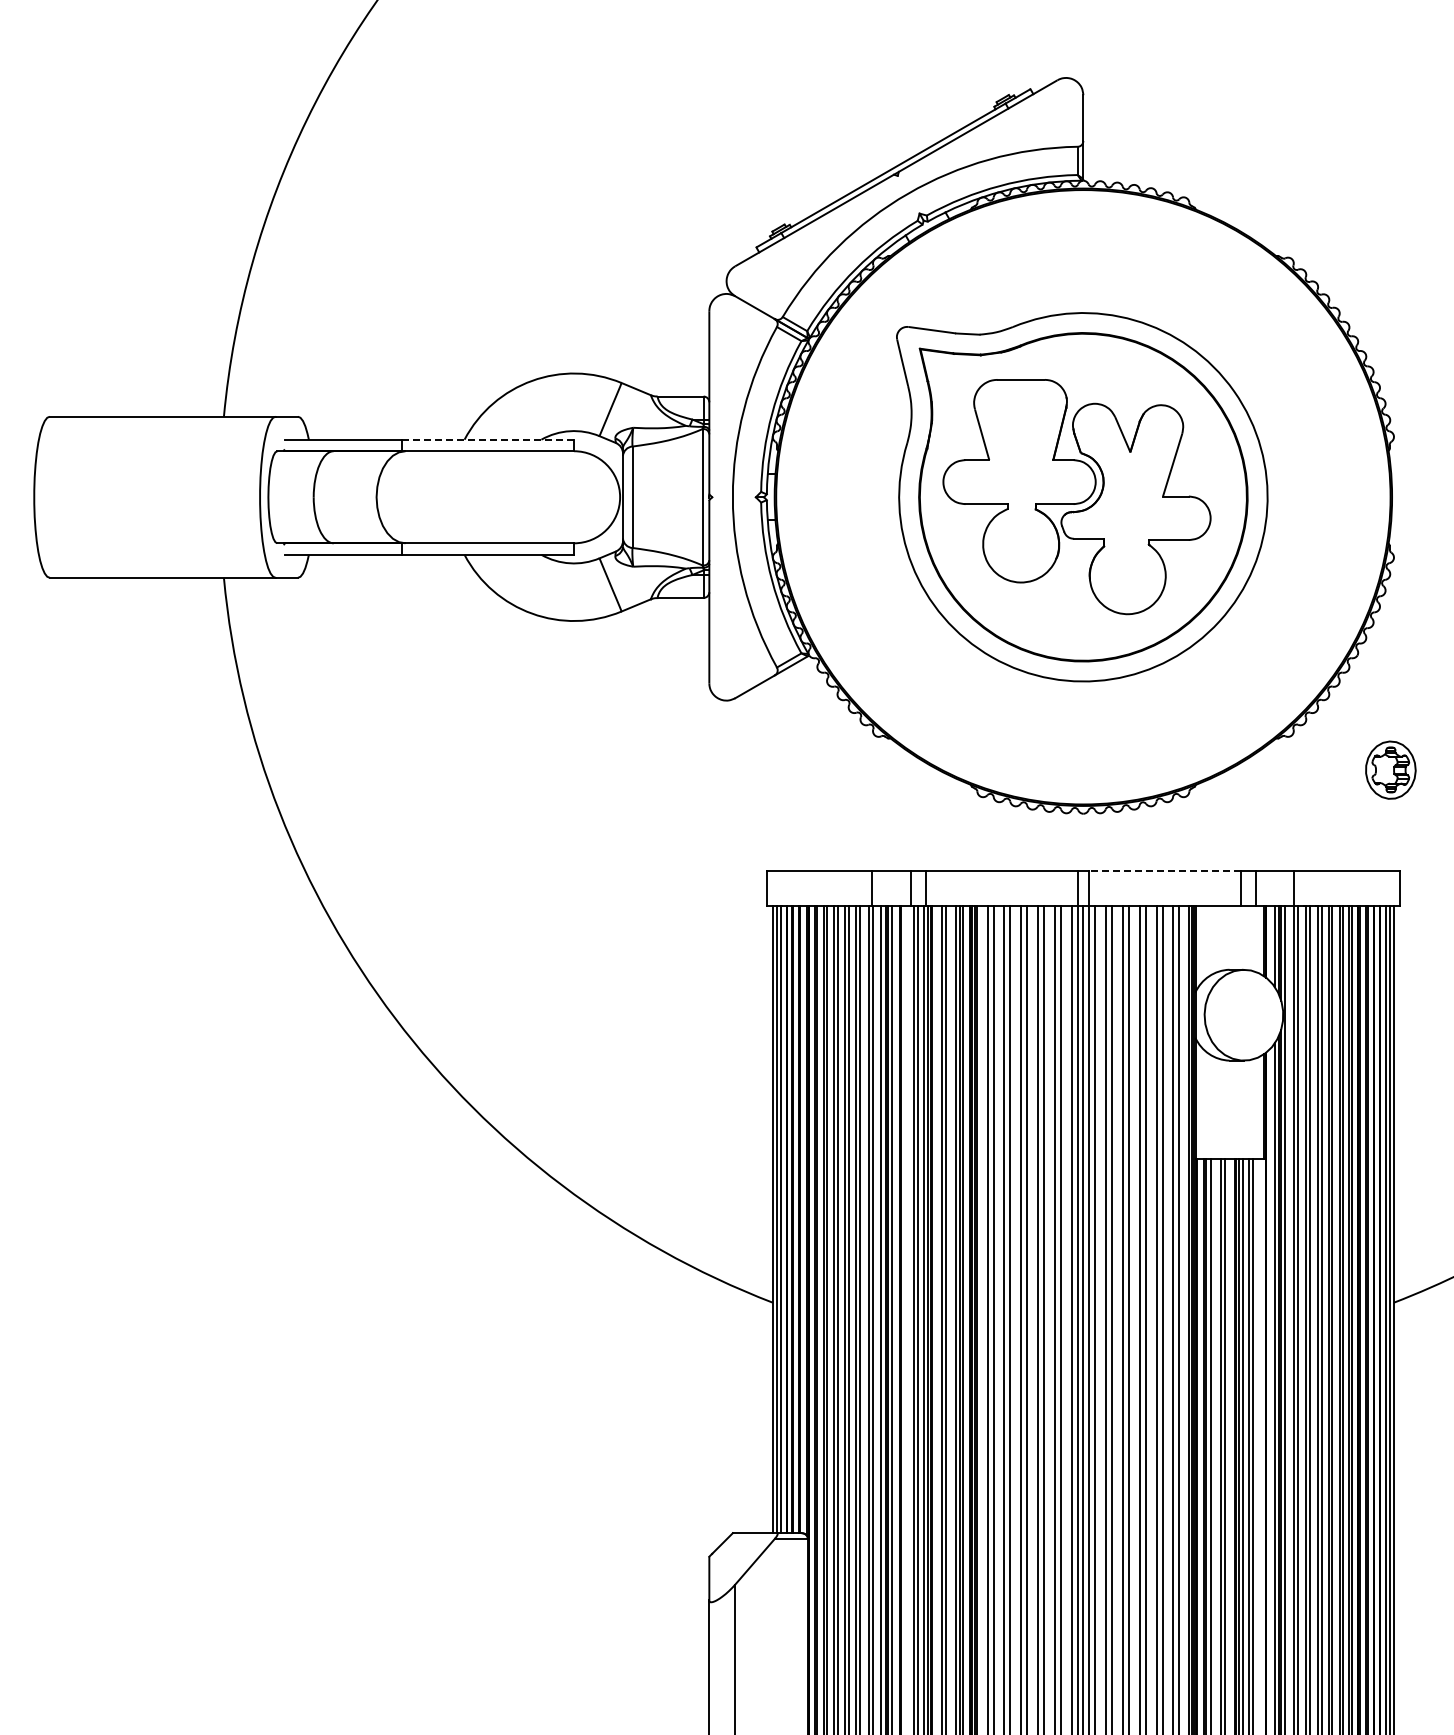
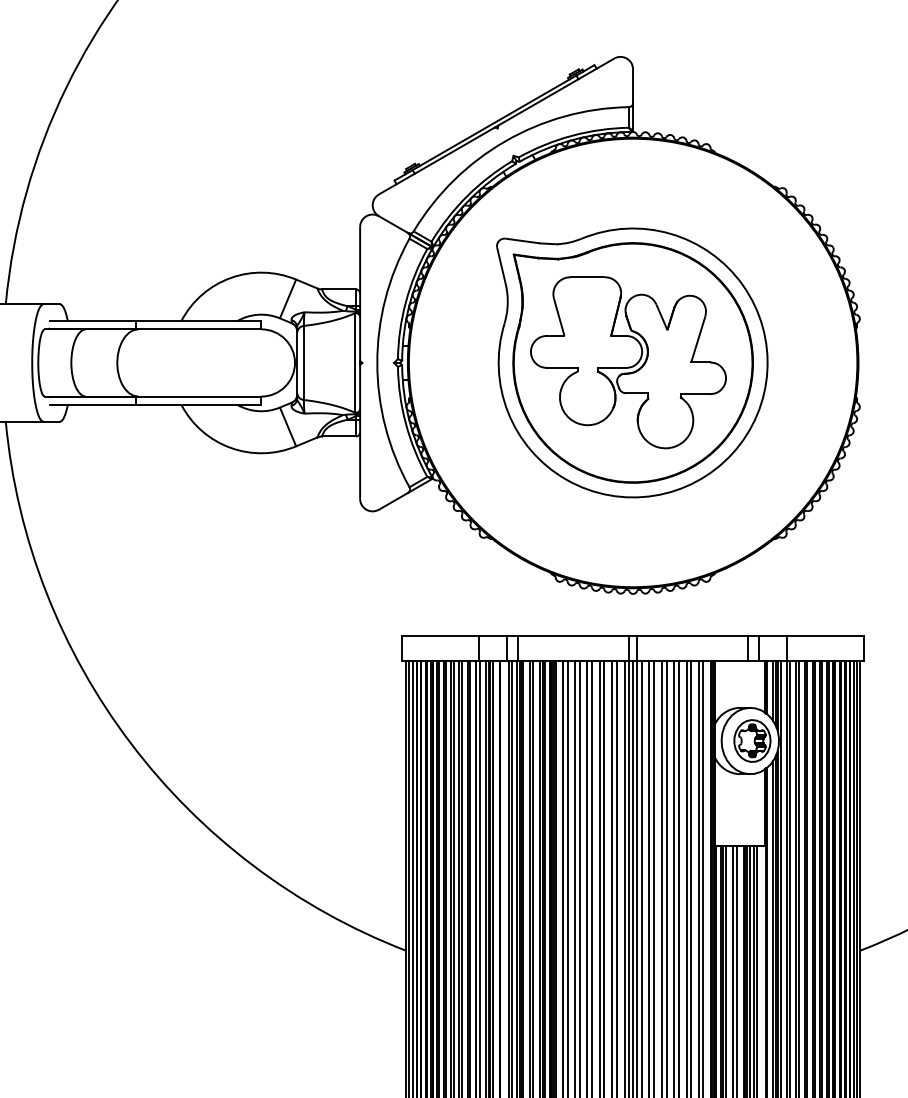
line: (487, 439) -> (198, 320), dashed -> solid
part: (1390, 769) -> (752, 740), moved
line: (1164, 871) -> (692, 636), dashed -> solid

